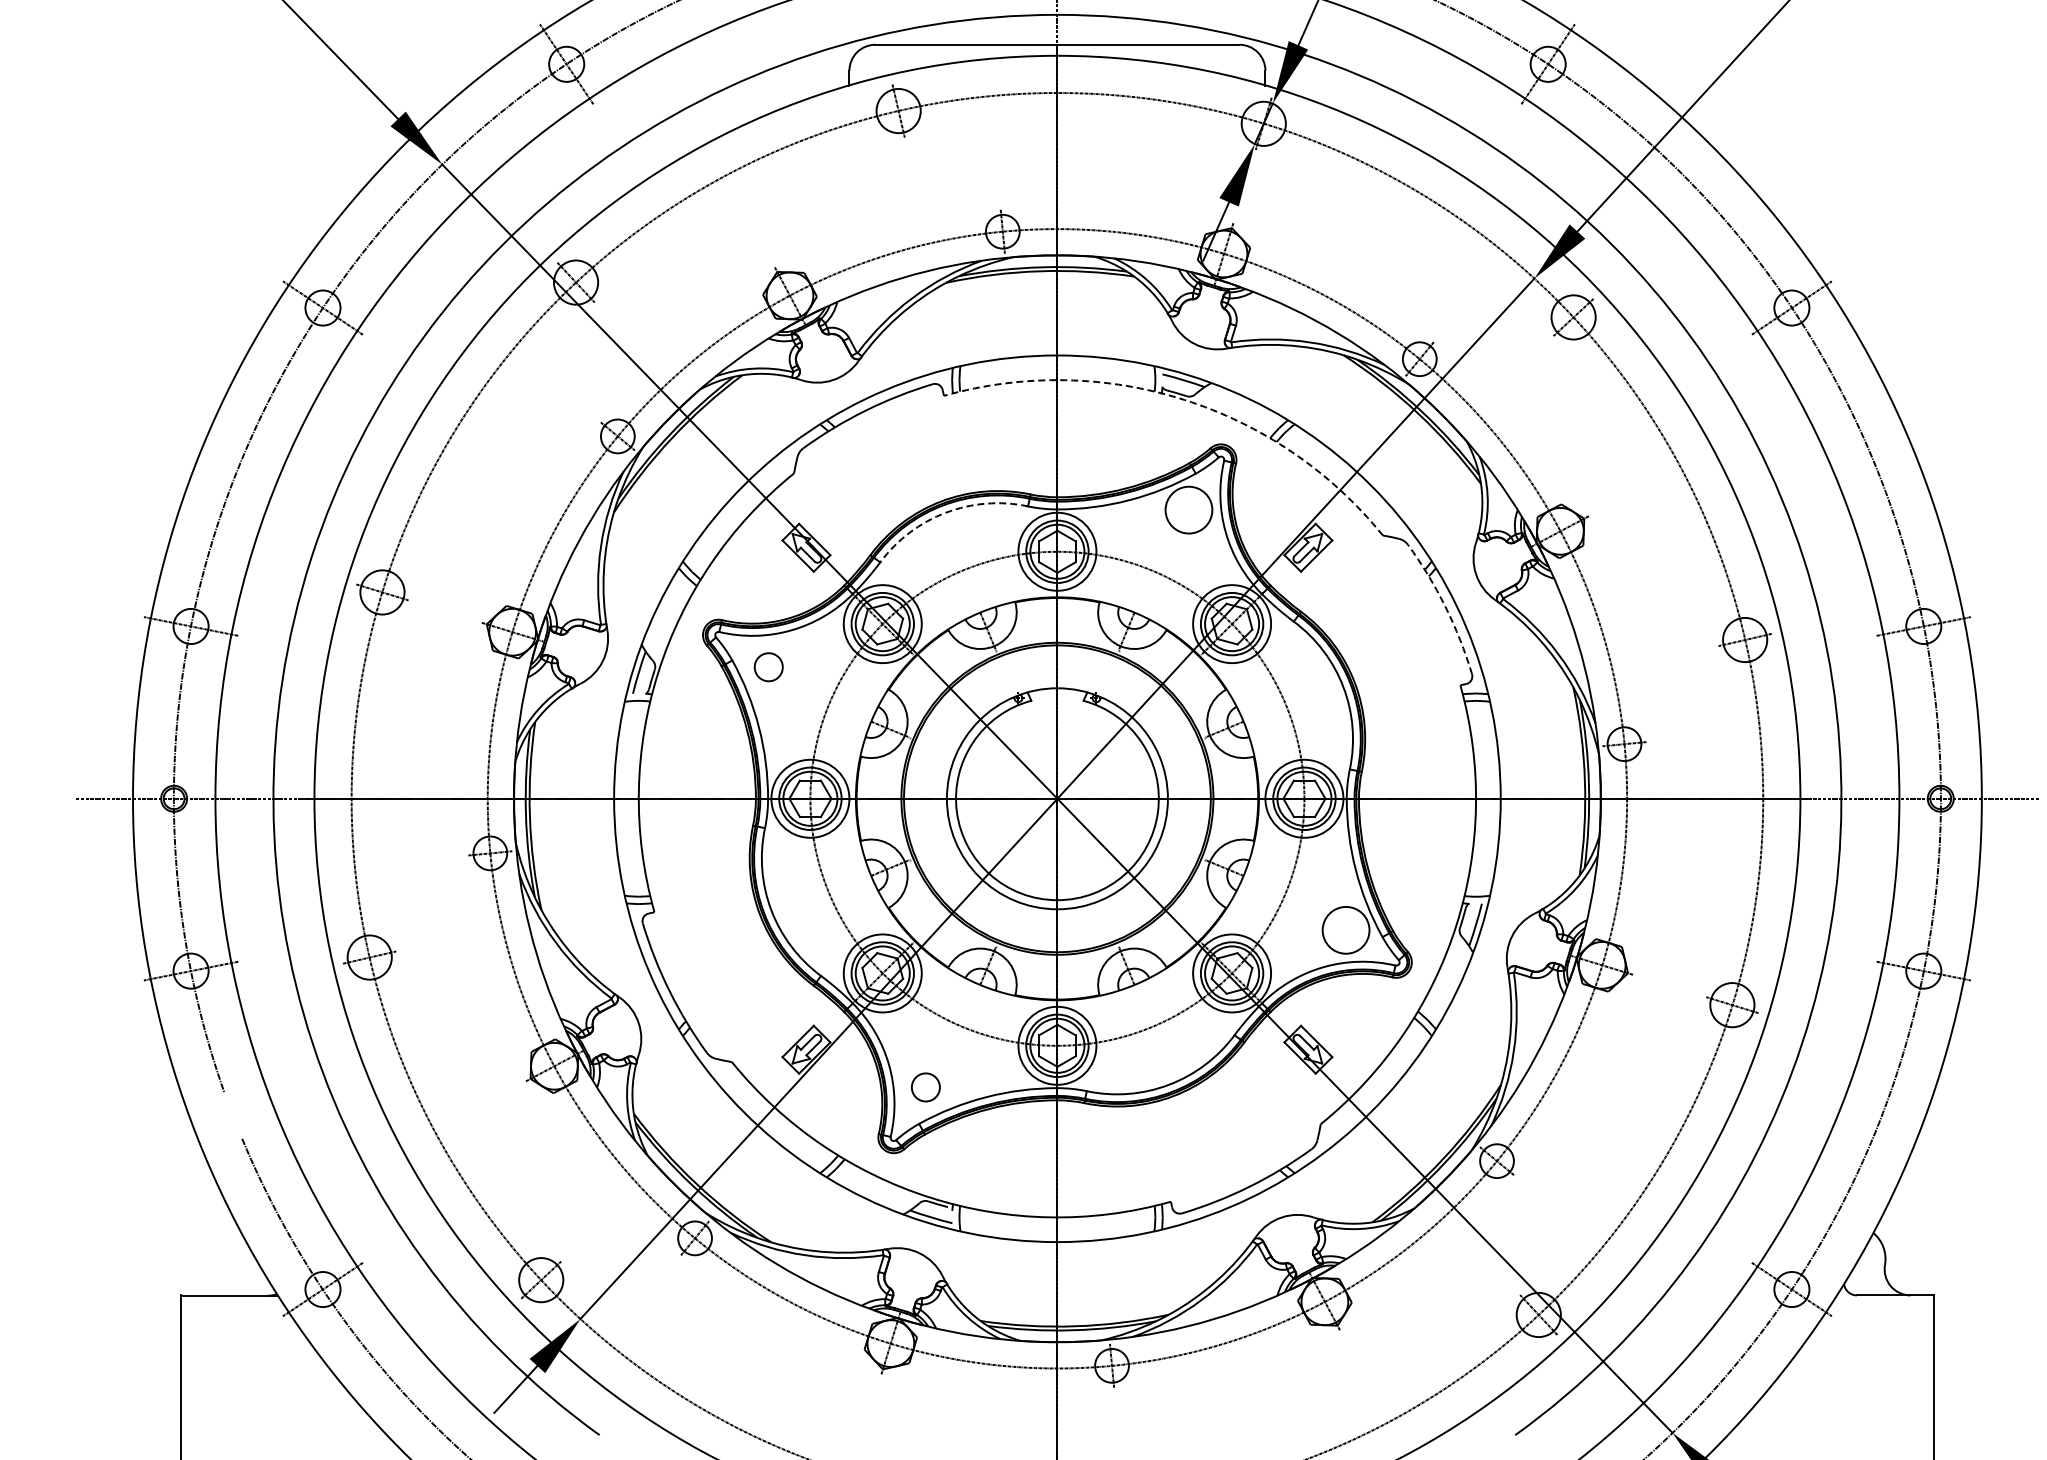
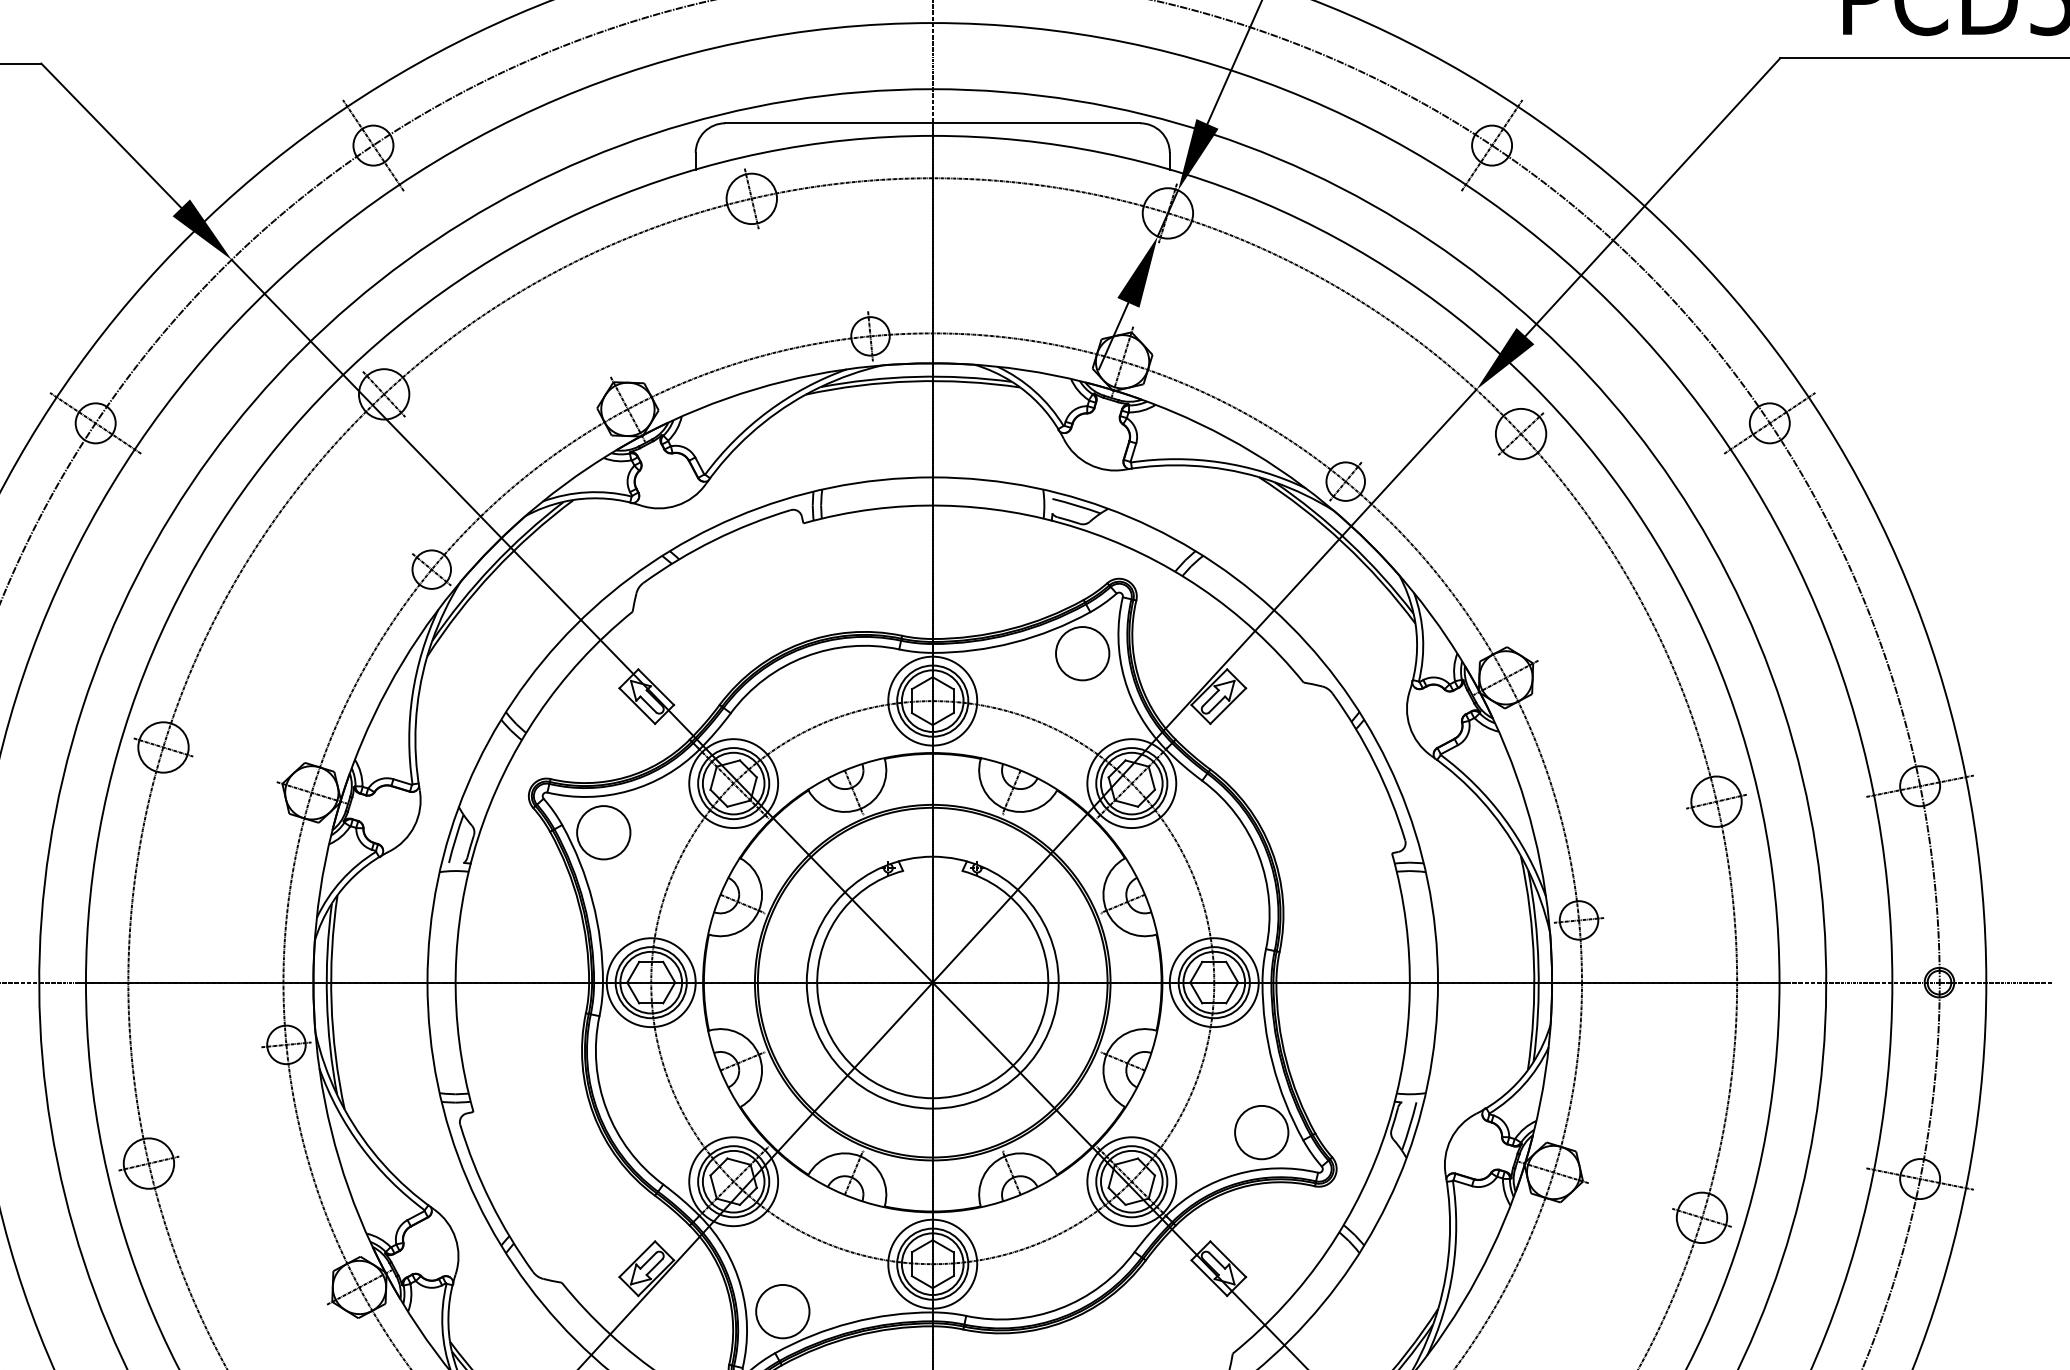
arc: (1184, 399) -> (1077, 527), dashed -> solid
arc: (945, 512) -> (805, 656), dashed -> solid
arc: (1445, 606) -> (1375, 763), dashed -> solid
circle: (768, 666) -> (603, 831), size x1.67
circle: (925, 1087) -> (782, 1311), size x1.67

